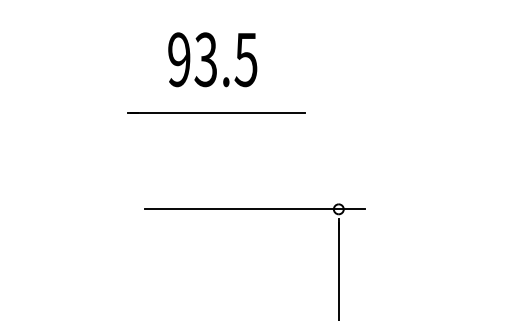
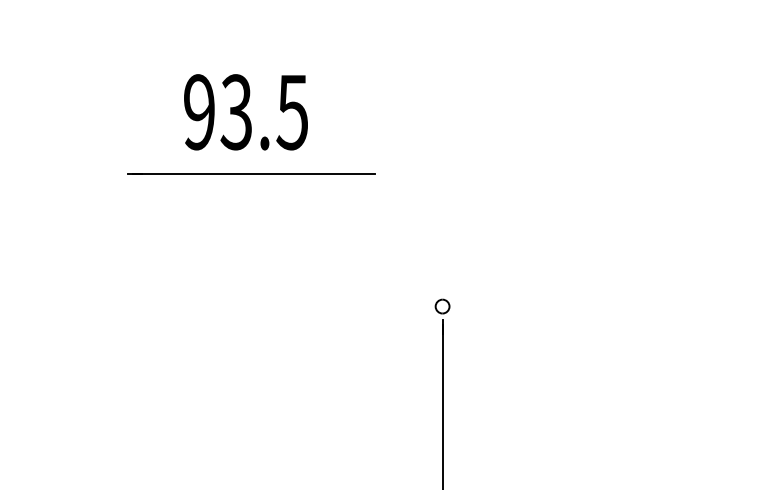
text: (212, 59) -> (245, 112), moved
line: (216, 112) -> (251, 173), moved
line: (254, 209) -> (325, 306), removed

